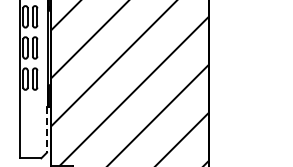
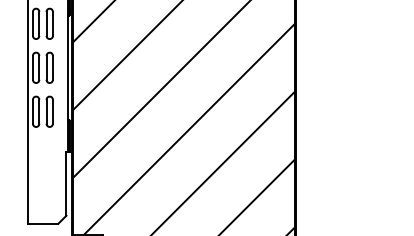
line: (46, 130) -> (65, 184), dashed -> solid

